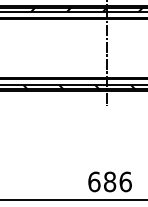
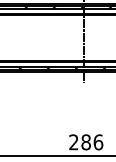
text: (94, 181) -> (74, 142), 686 -> 286

